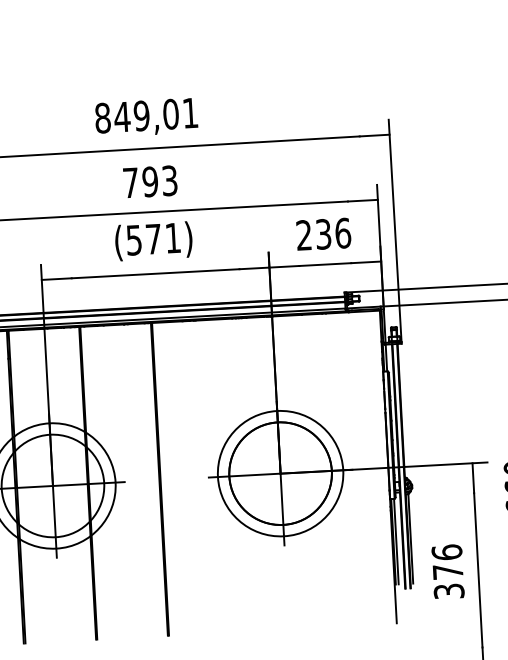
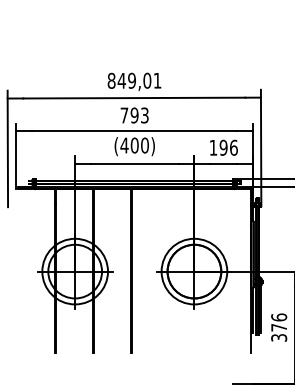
text: (313, 234) -> (218, 147), 236 -> 196
text: (153, 239) -> (134, 145), (571) -> (400)

